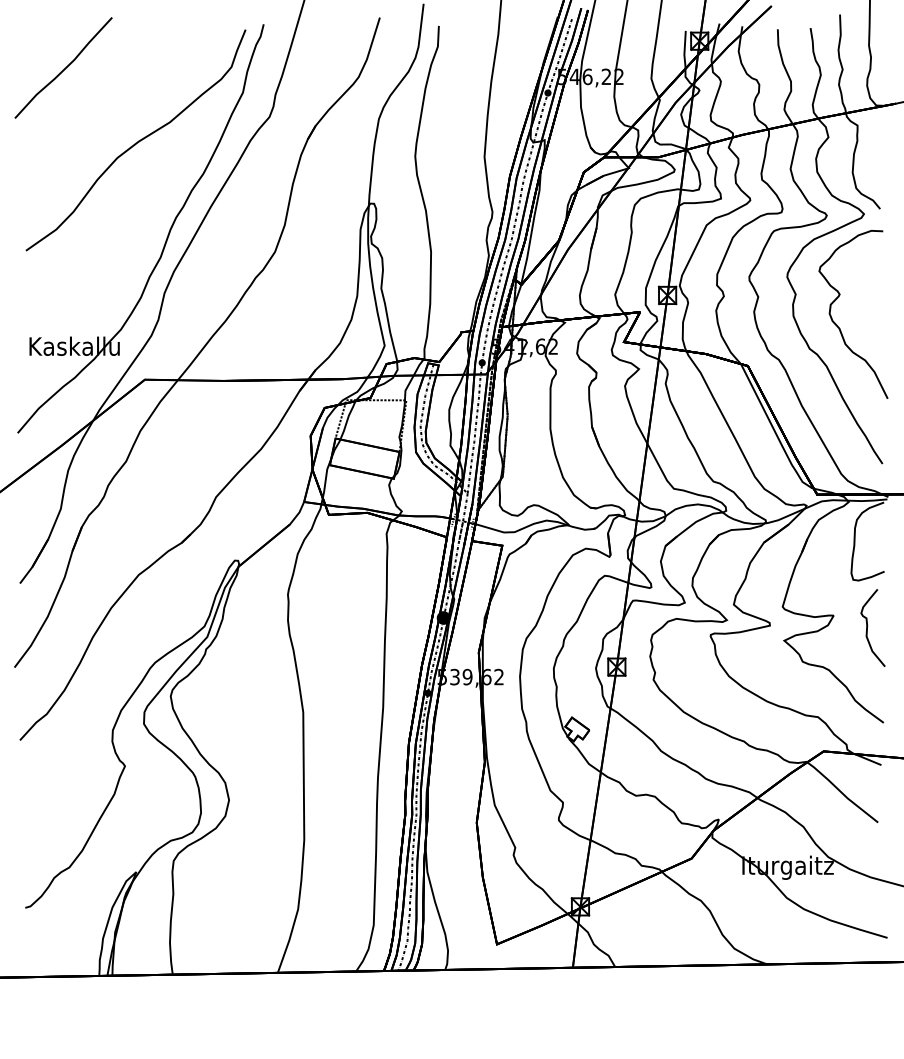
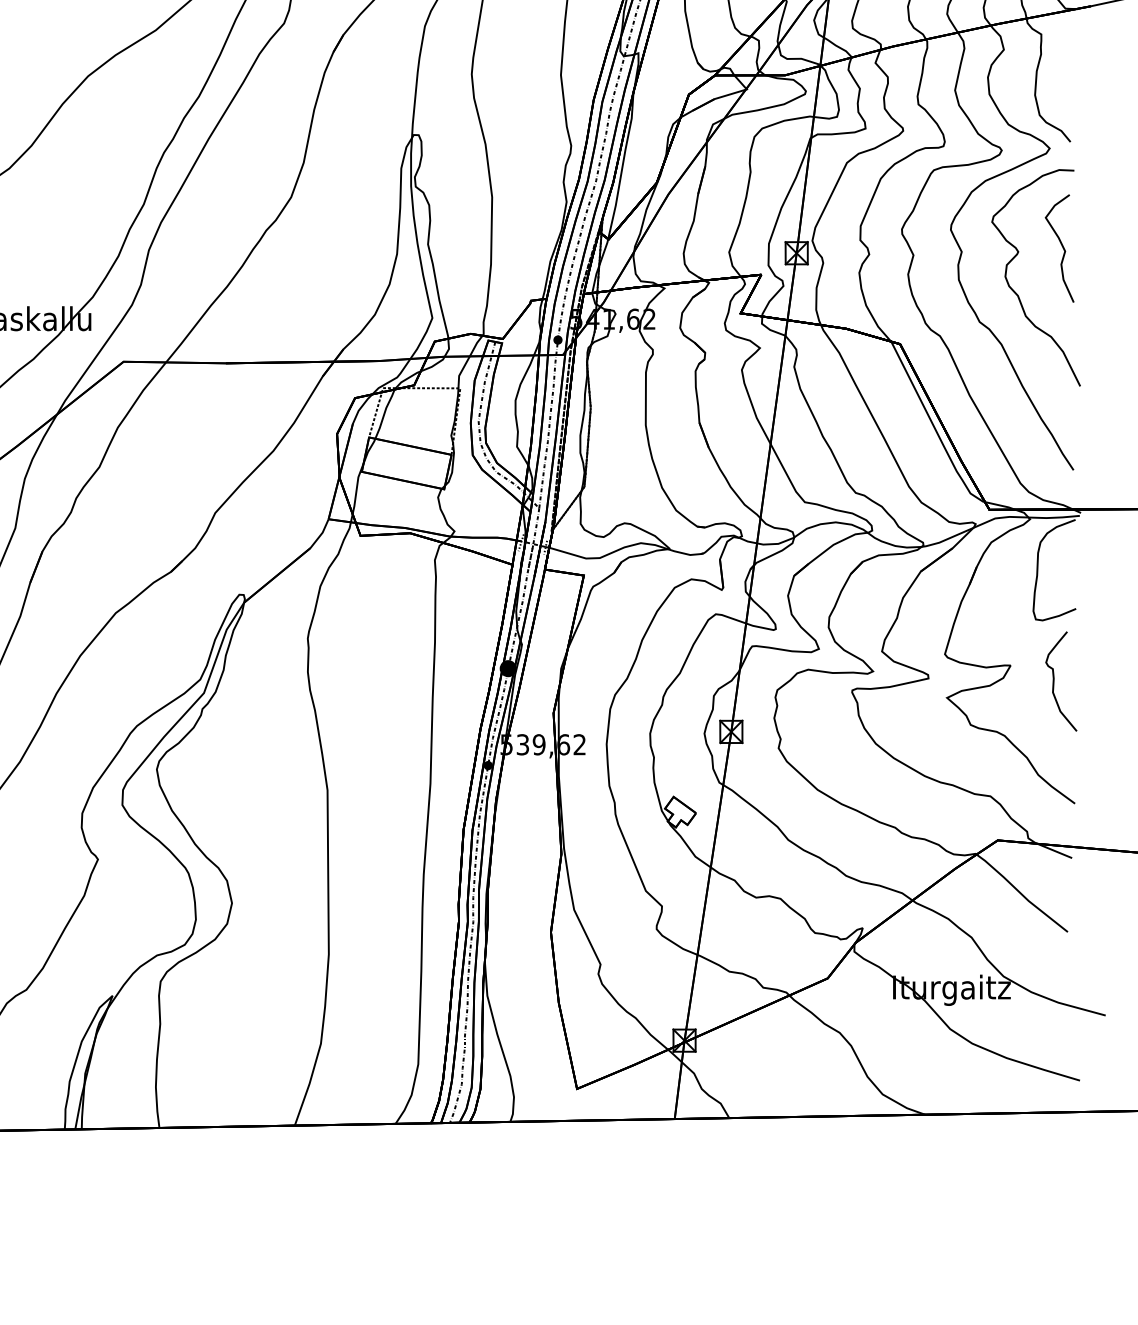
curve: (873, 291) -> (1061, 248), added

